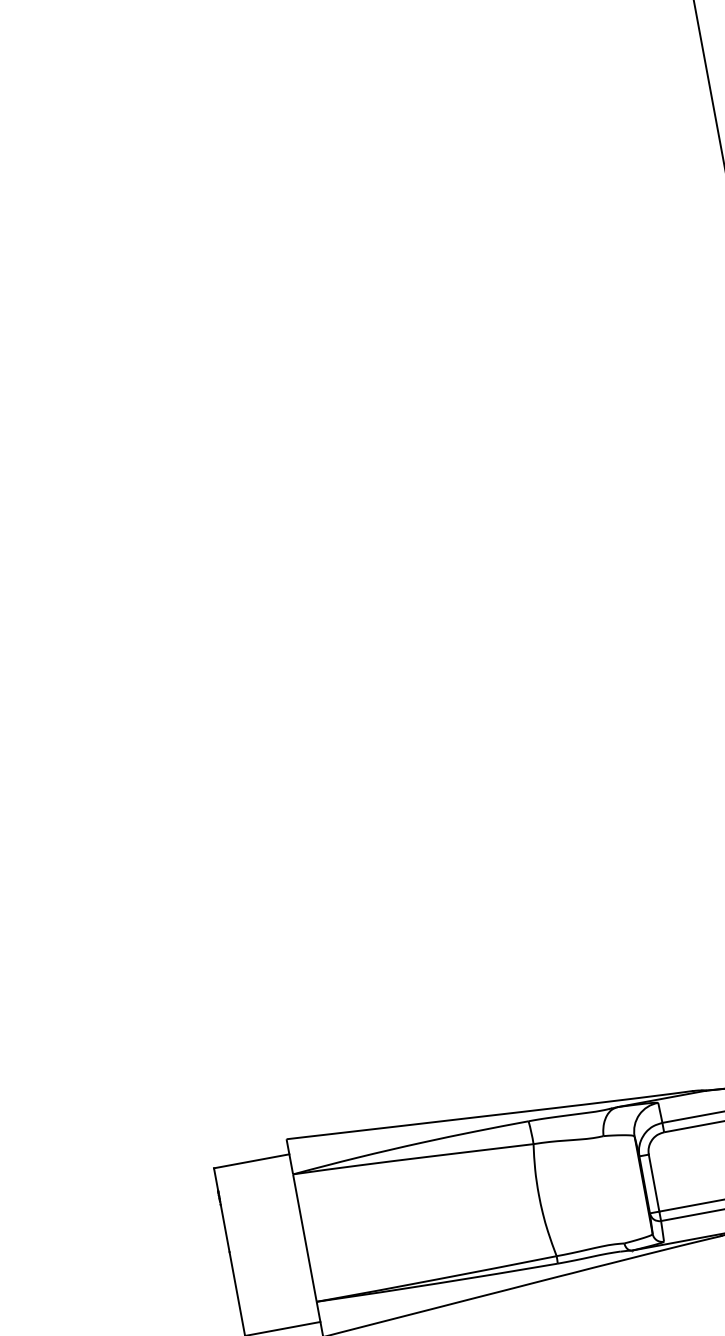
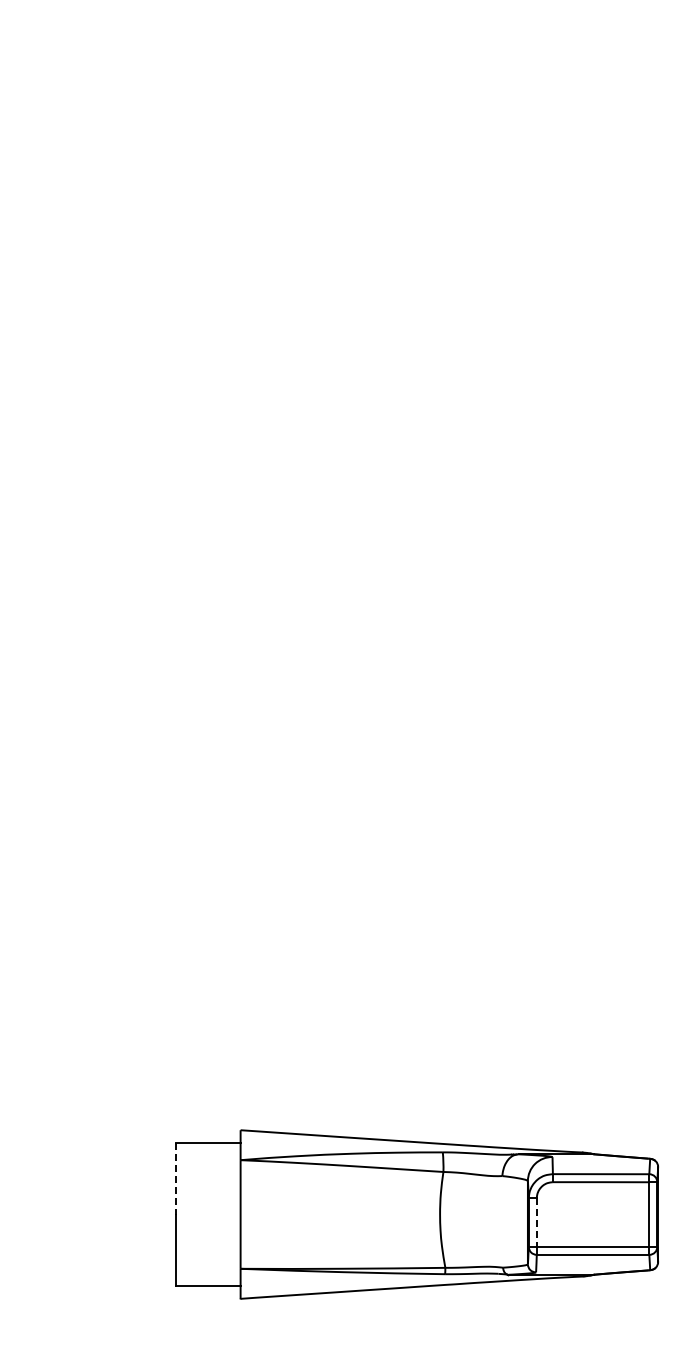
line: (653, 1184) -> (536, 1223), solid -> dashed
line: (221, 1209) -> (176, 1178), solid -> dashed

